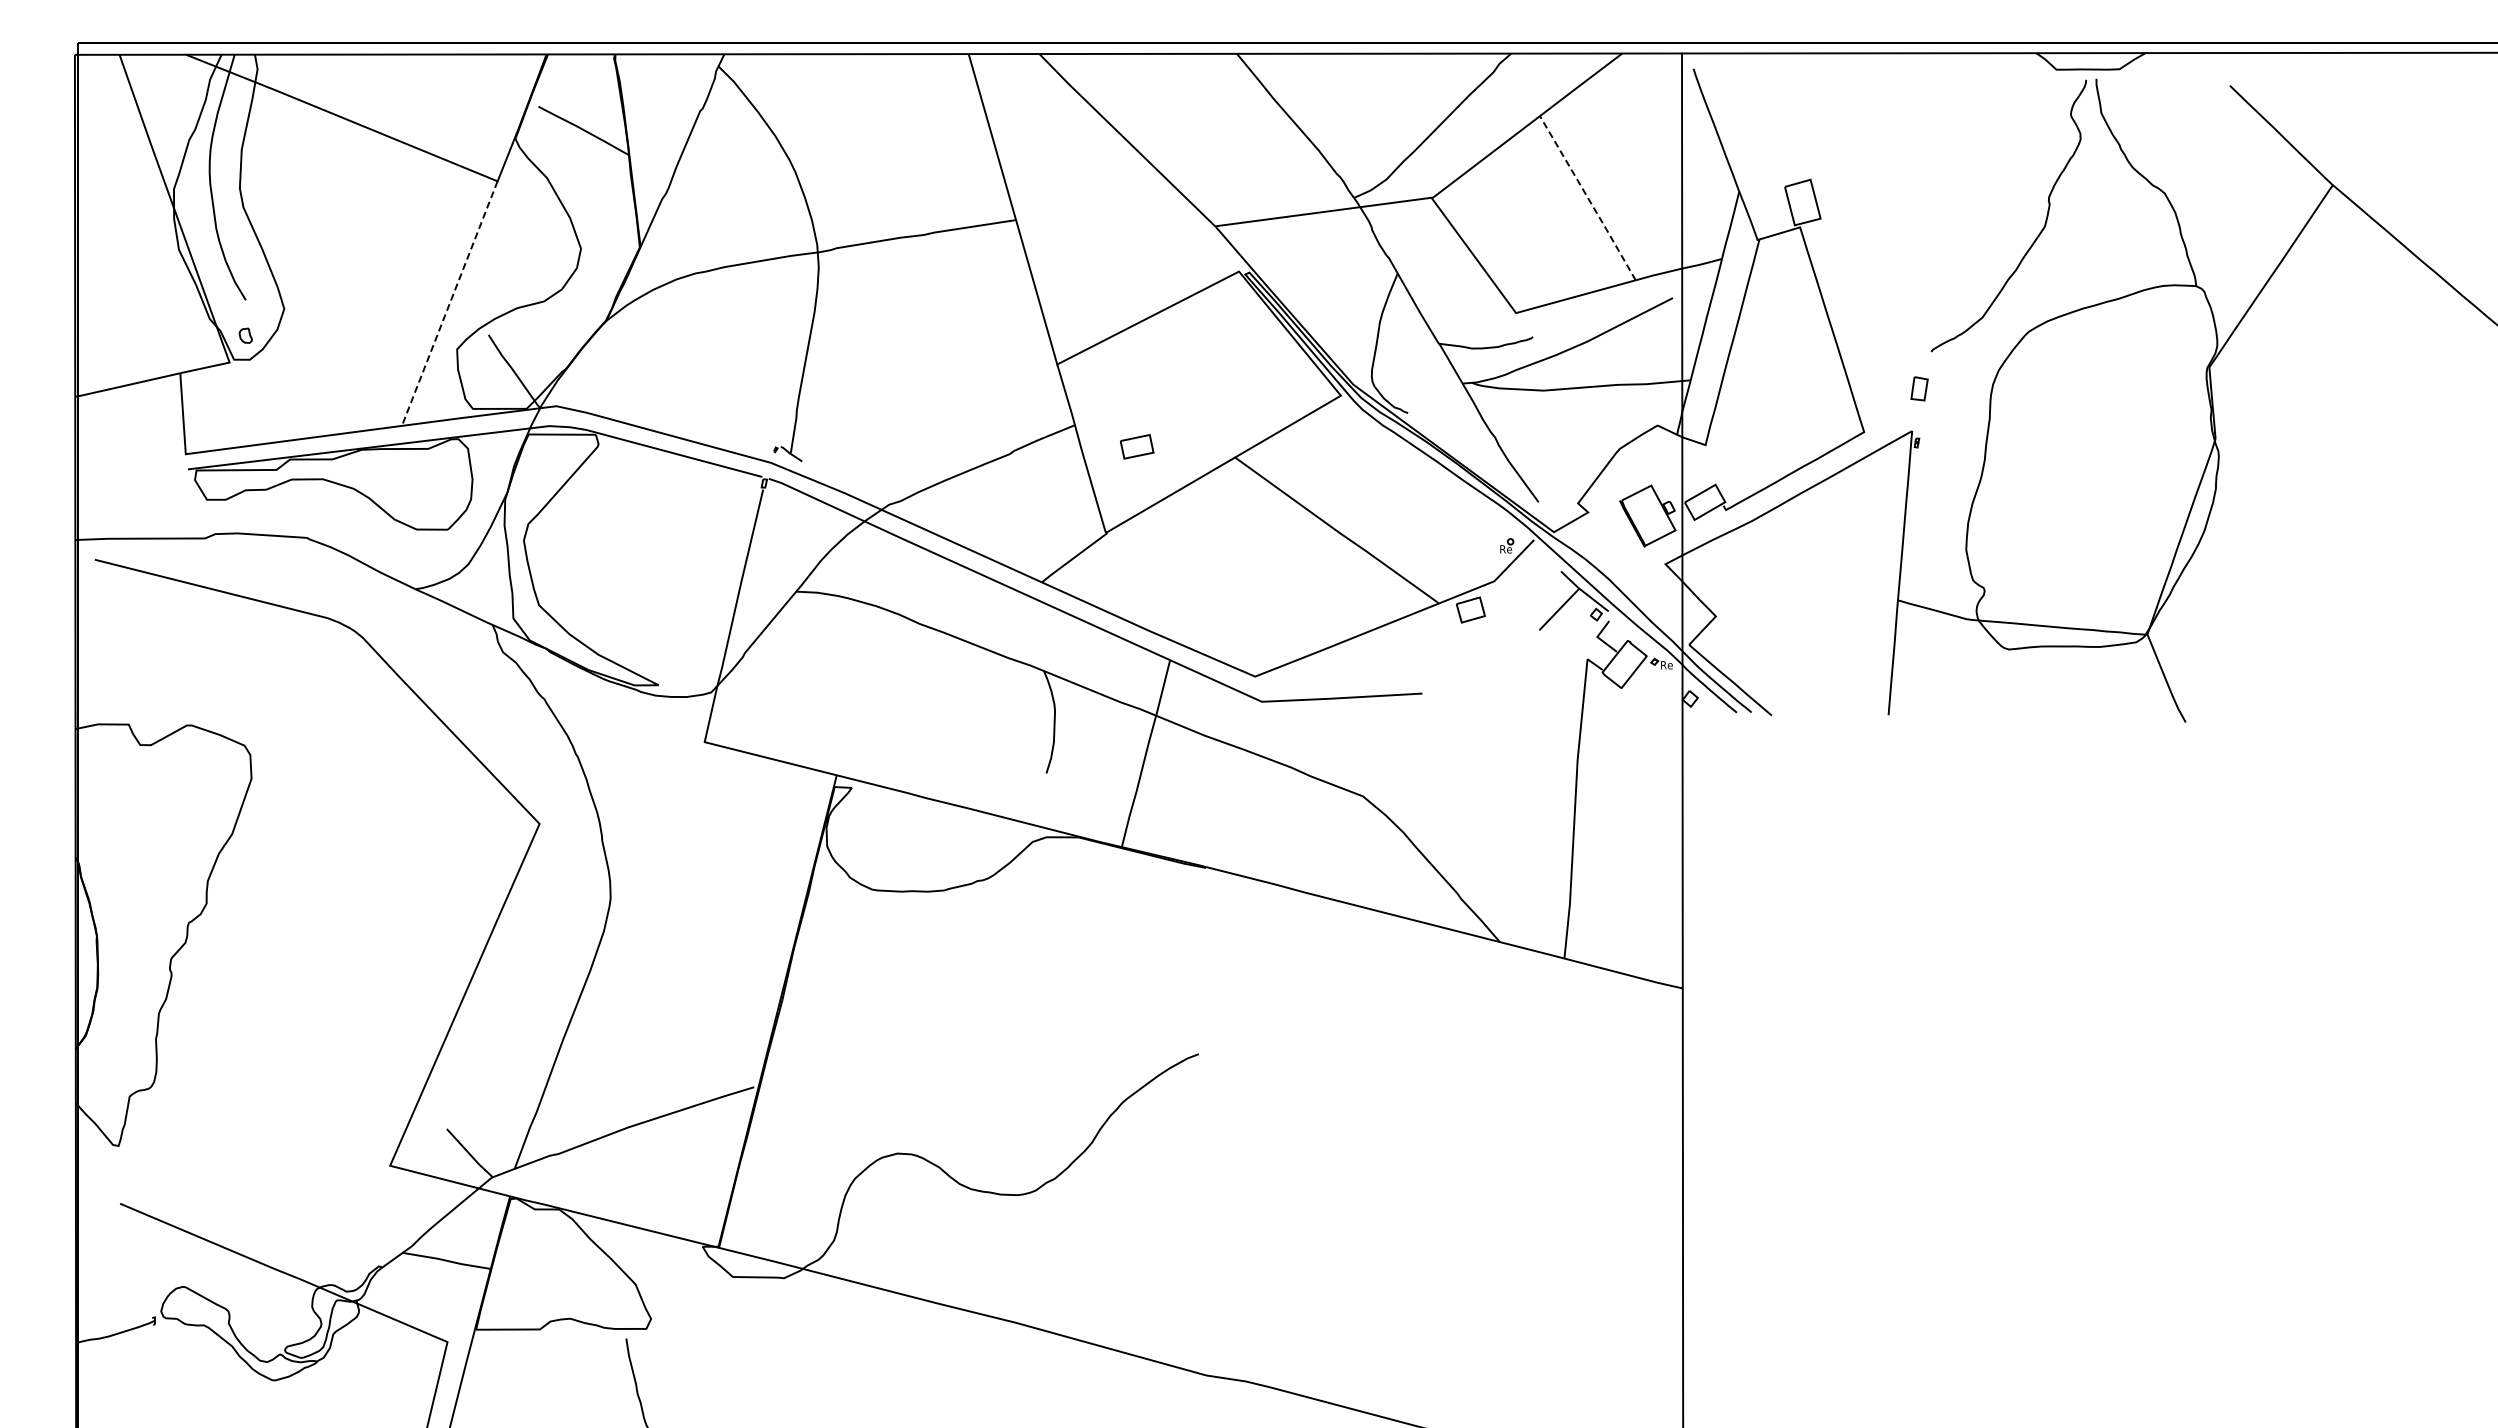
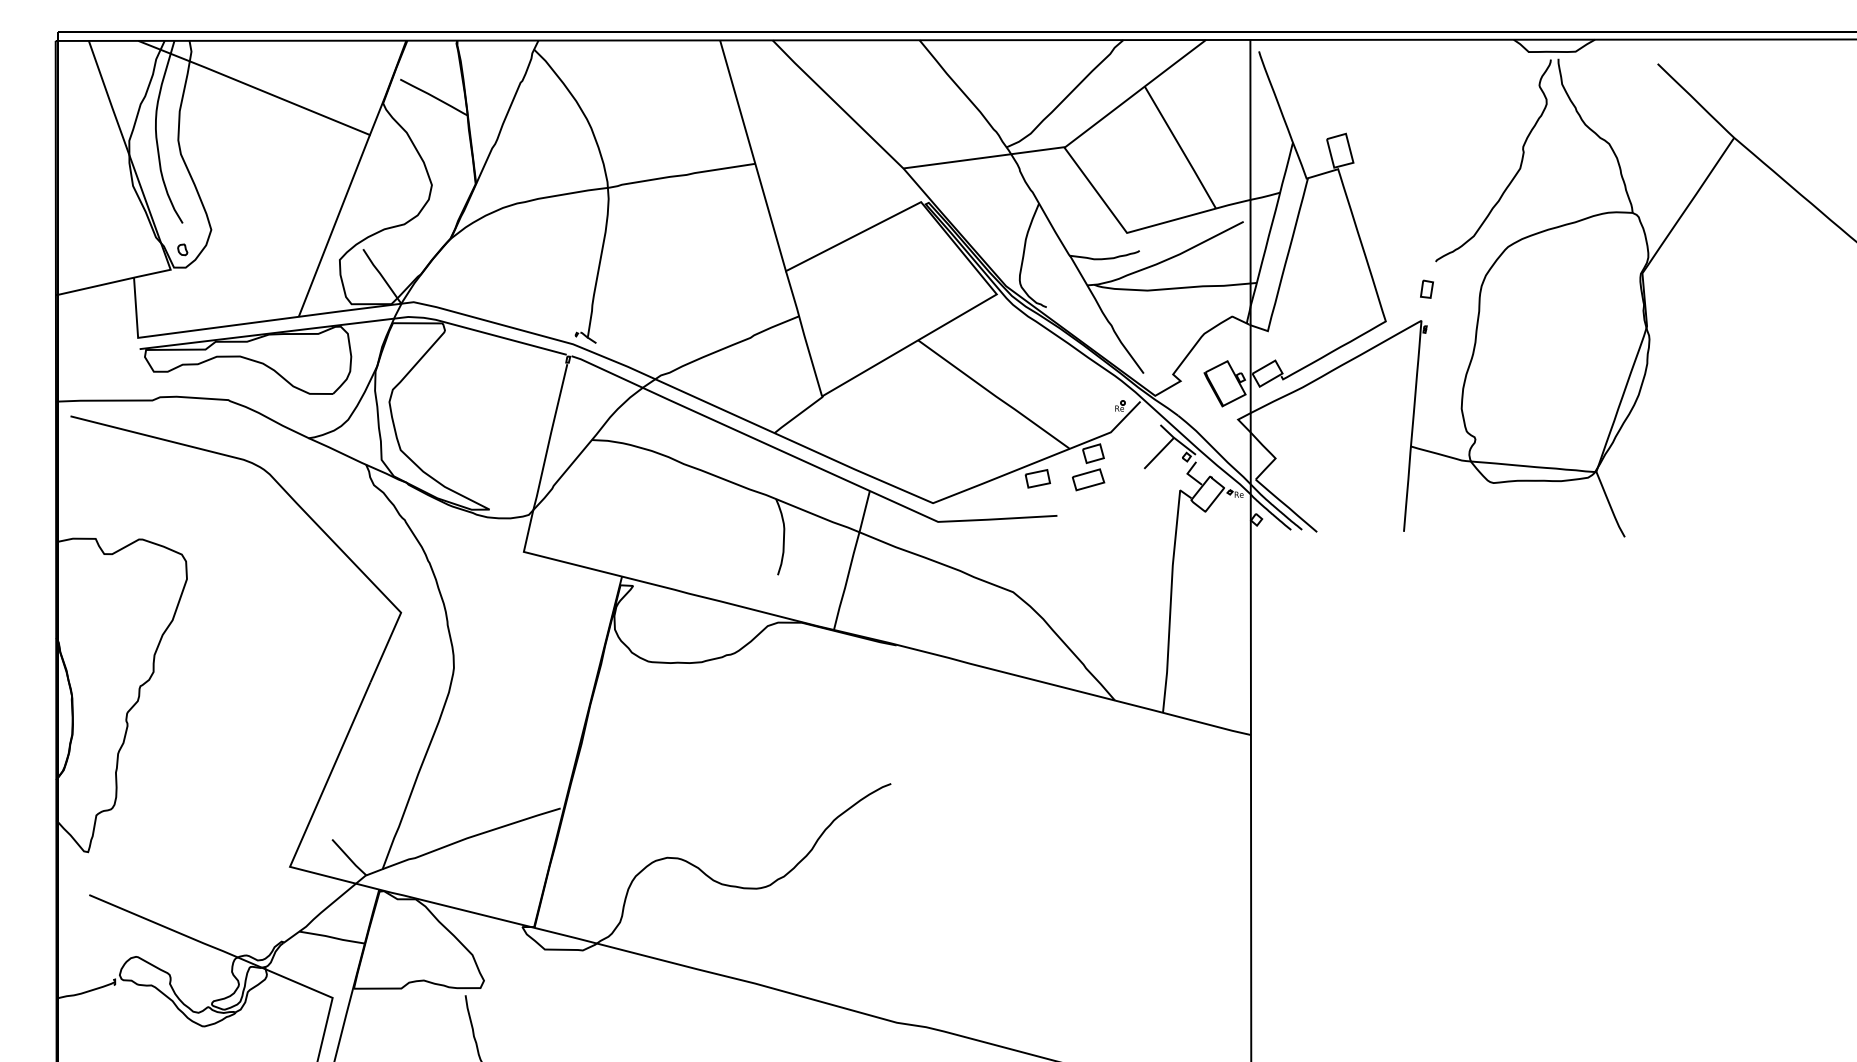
line: (1588, 198) -> (1180, 147), dashed -> solid
line: (449, 304) -> (334, 226), dashed -> solid
part: (1136, 446) -> (1037, 478), moved
part: (1464, 645) -> (1088, 480), added

